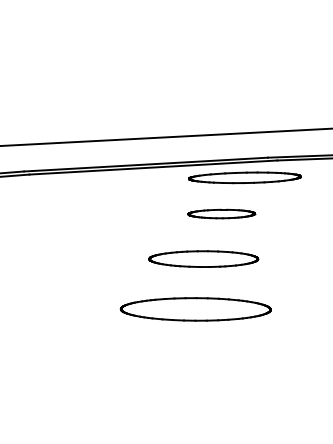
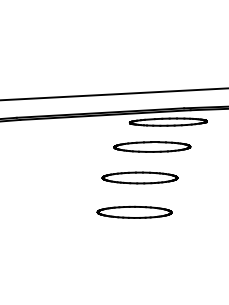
part: (221, 213) -> (152, 146), size x1.67
part: (195, 307) -> (134, 211), size x0.71

